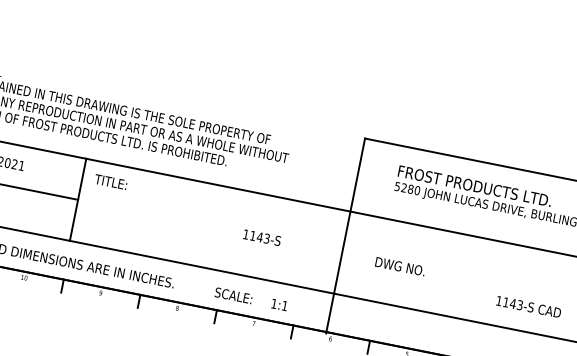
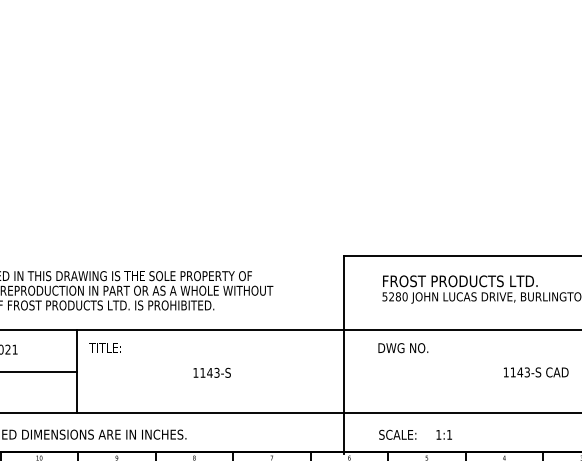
text: (261, 237) -> (211, 372), moved
text: (400, 267) -> (403, 348), moved
text: (251, 298) -> (415, 434), moved
text: (529, 307) -> (536, 372), moved

